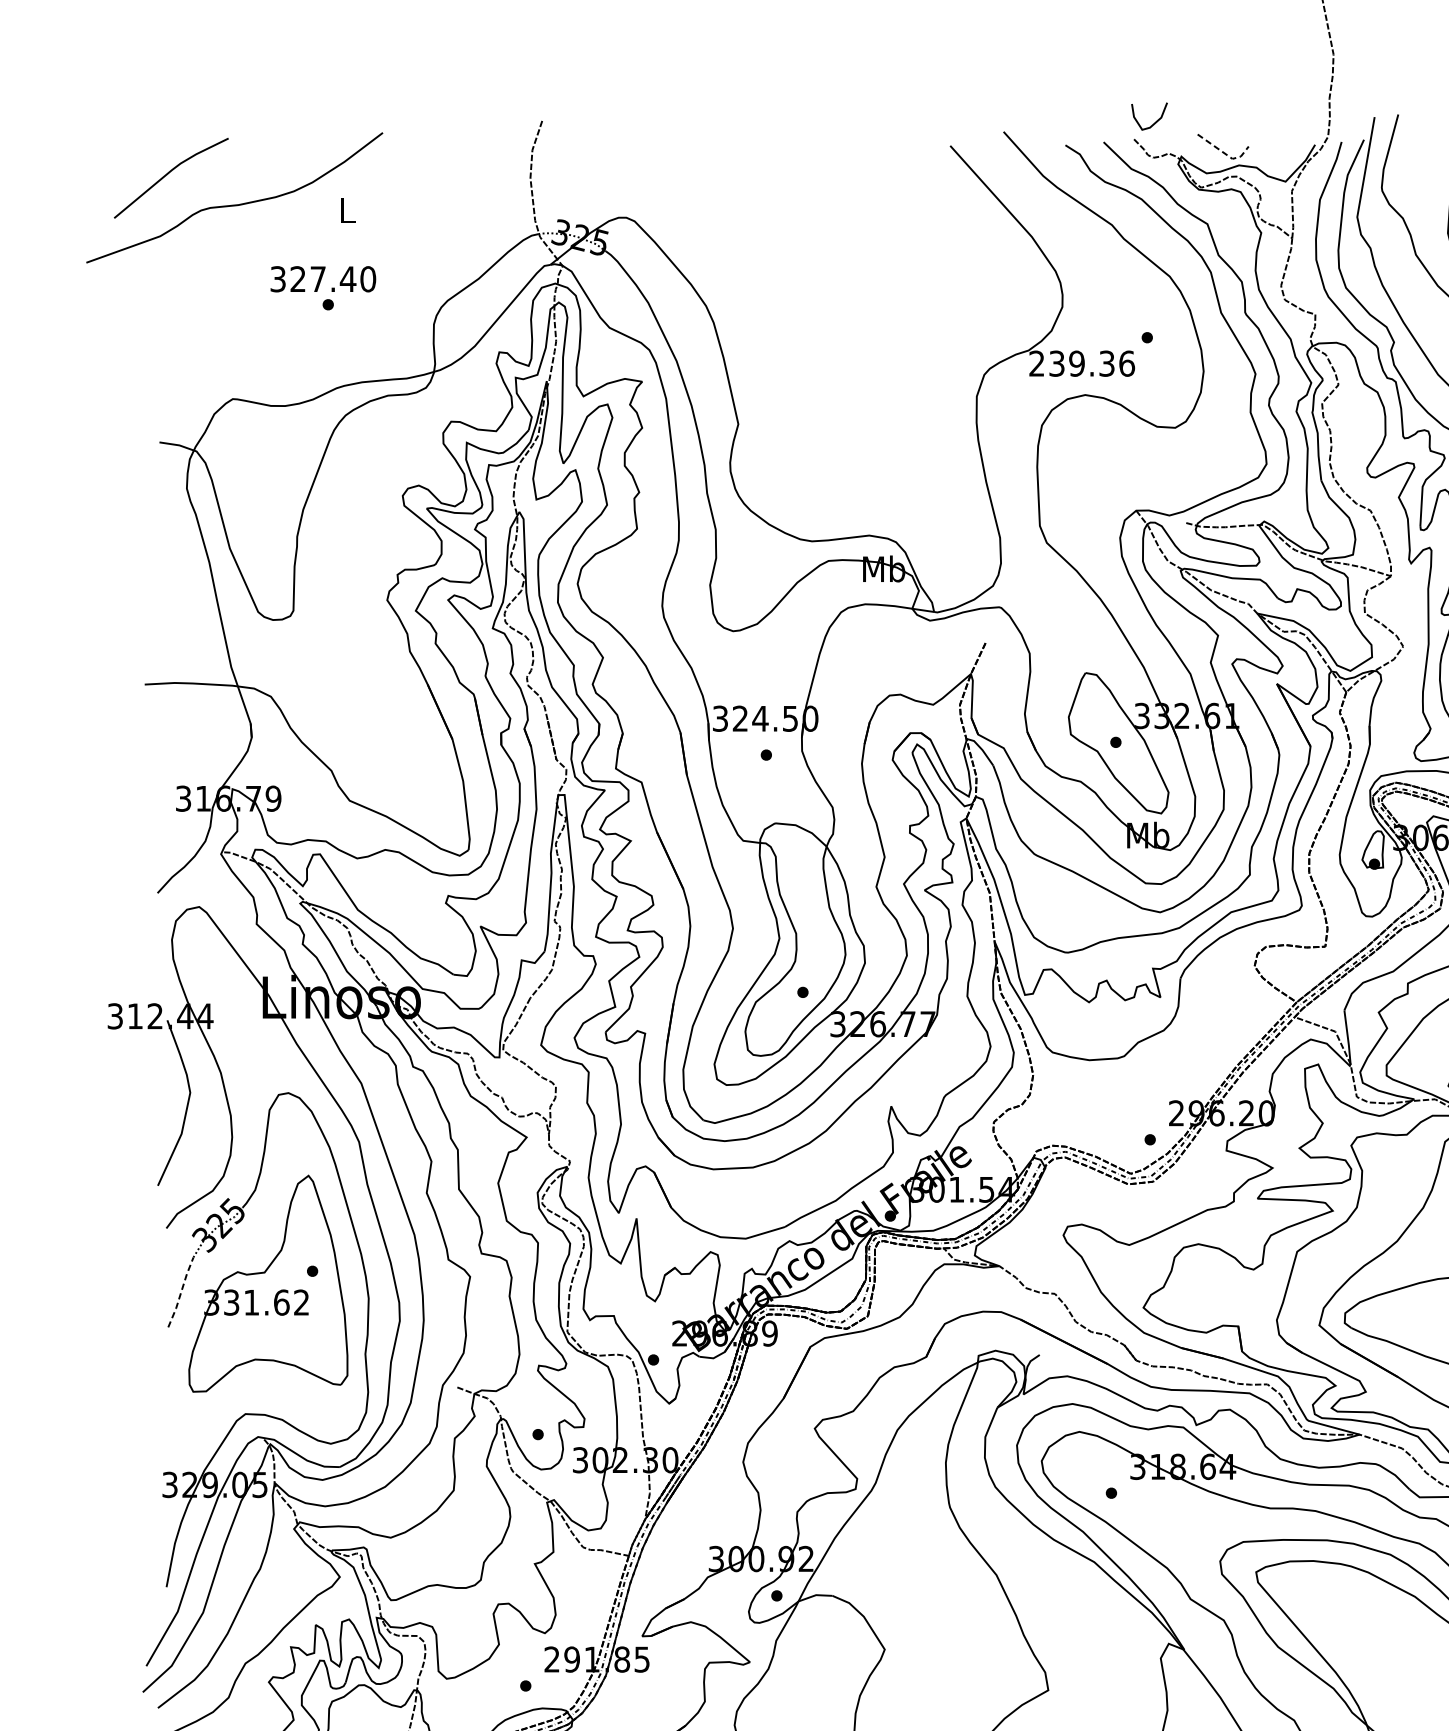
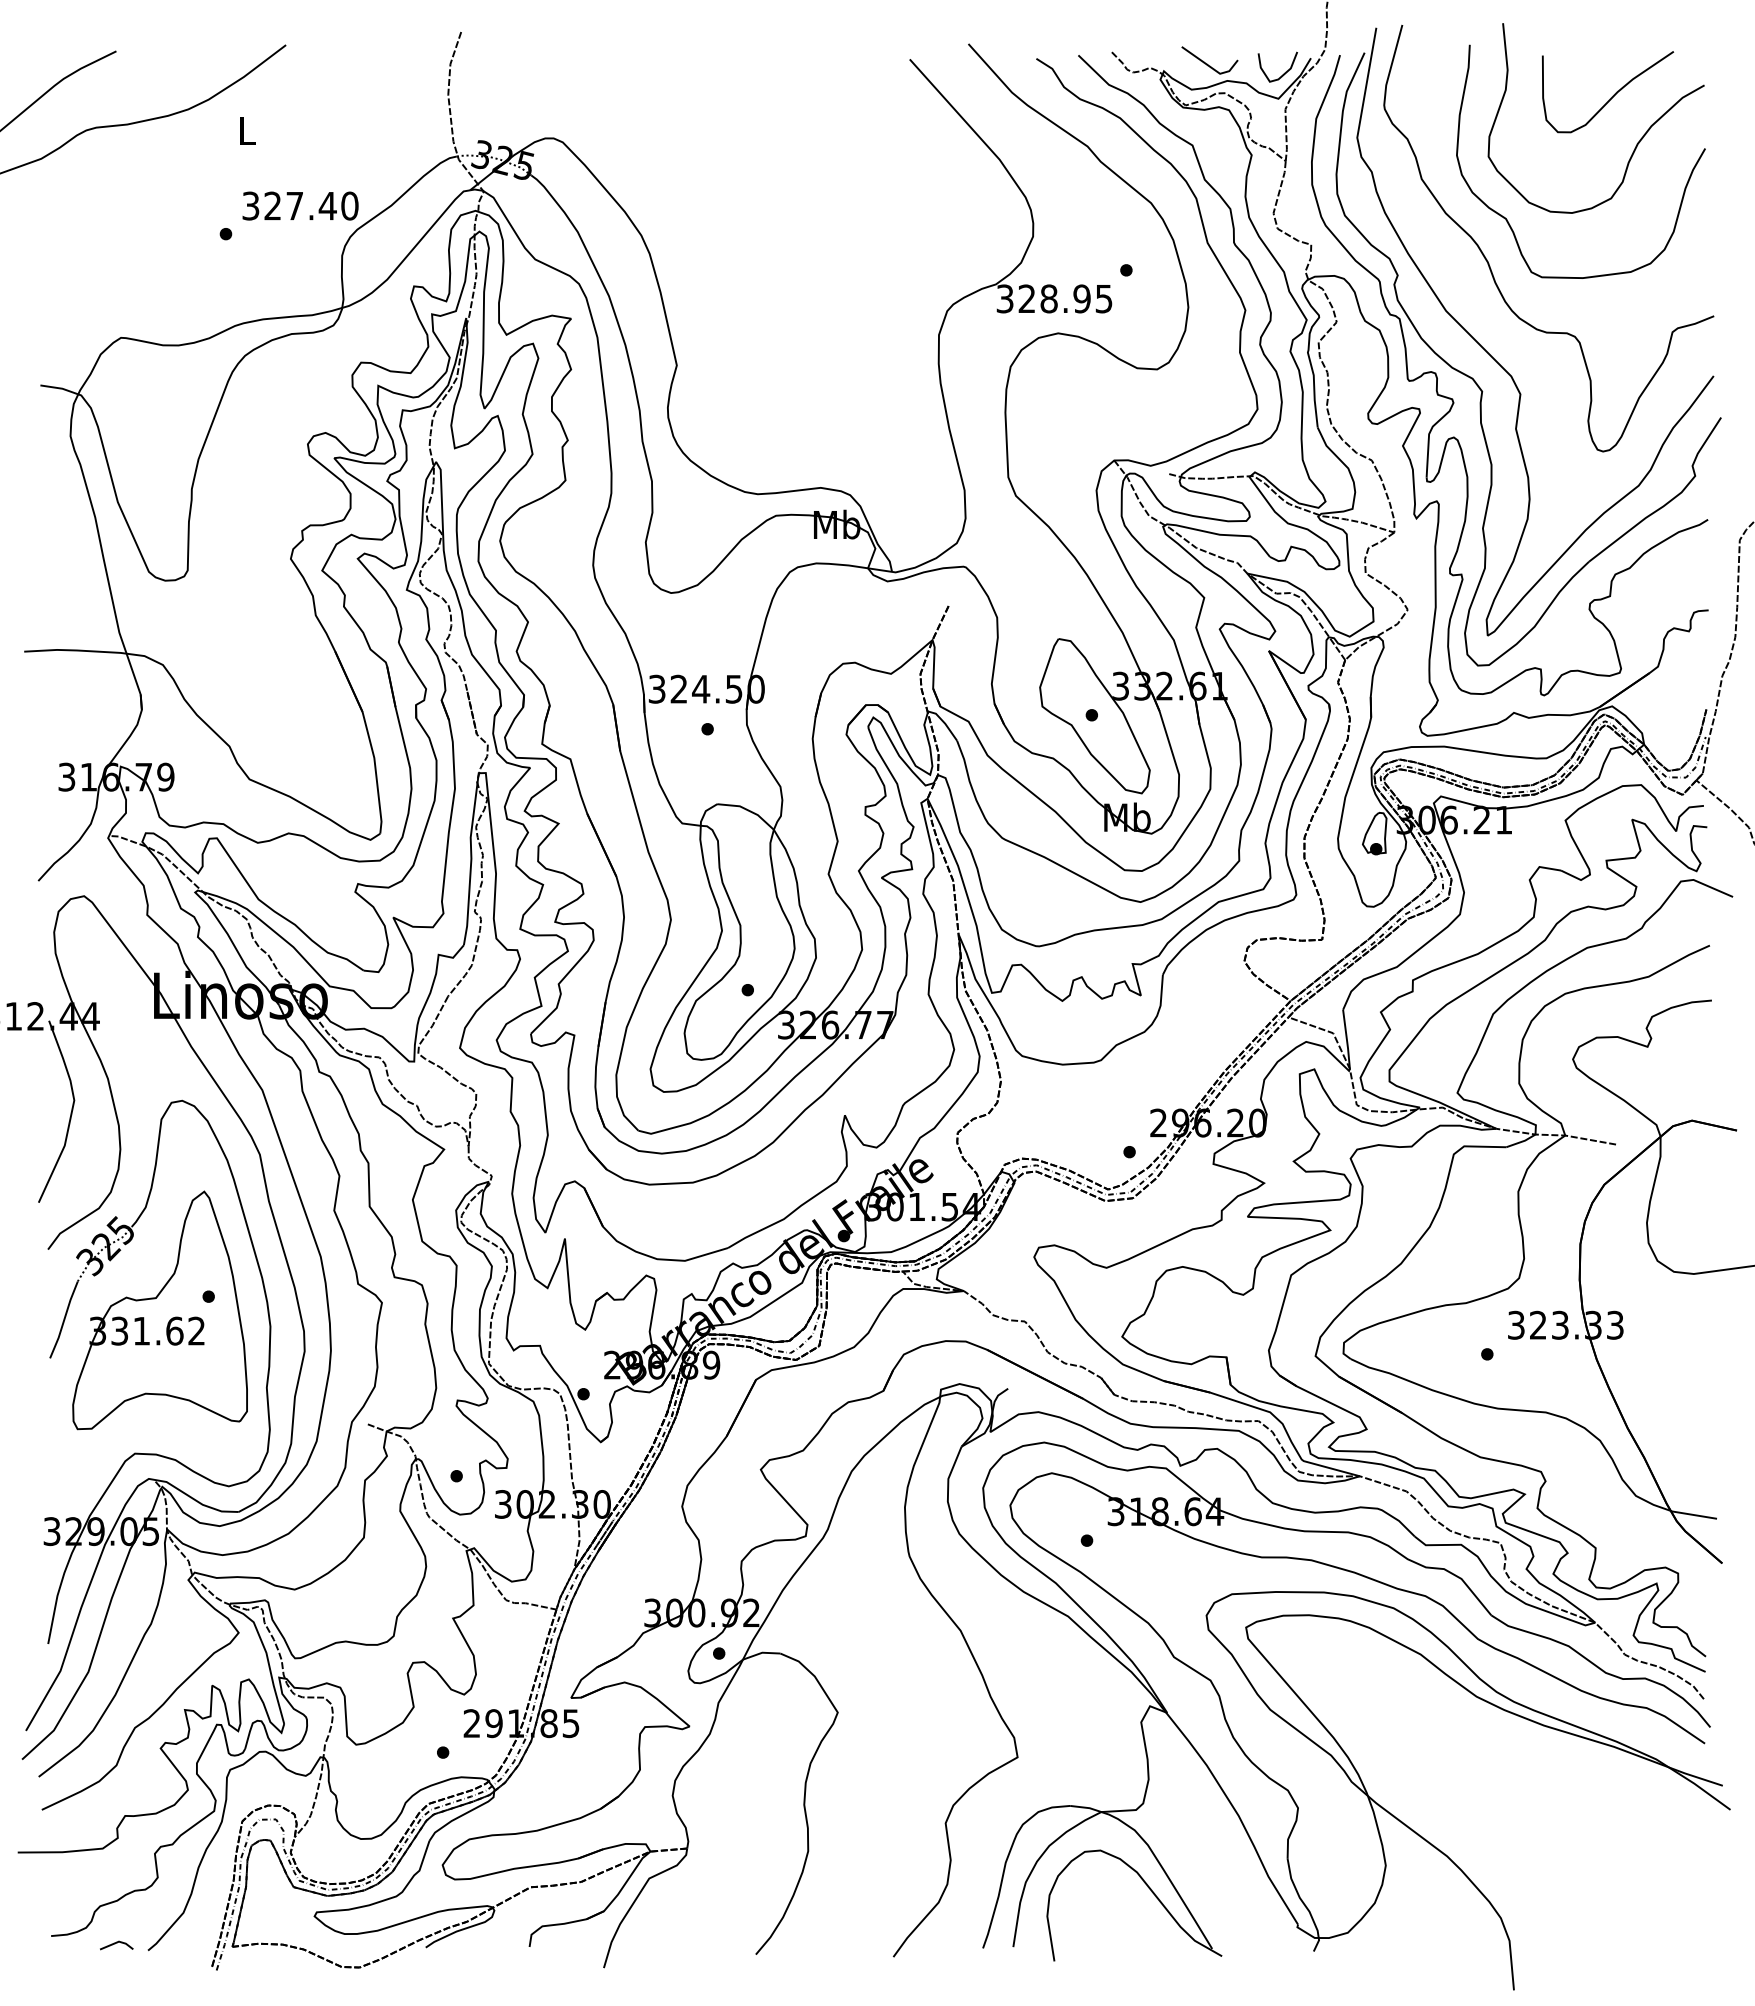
curve: (1155, 121) -> (1284, 72), moved
line: (1224, 154) -> (1211, 68), dashed -> solid
text: (323, 278) -> (300, 205), moved
text: (1081, 363) -> (1054, 298), 239.36 -> 328.95
line: (181, 1292) -> (64, 1319), dashed -> solid

